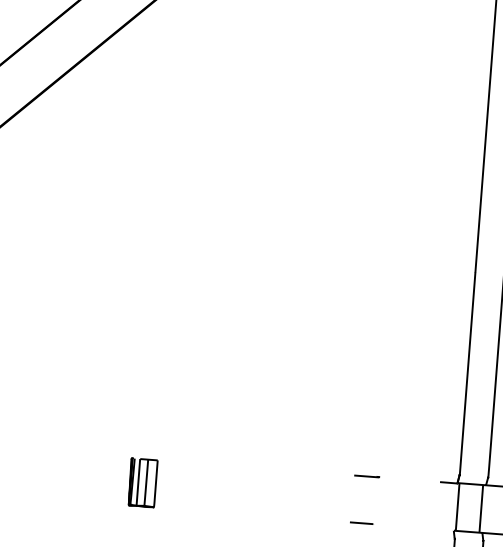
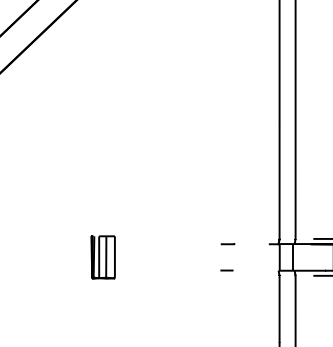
part: (143, 483) -> (103, 257), size x1.6

